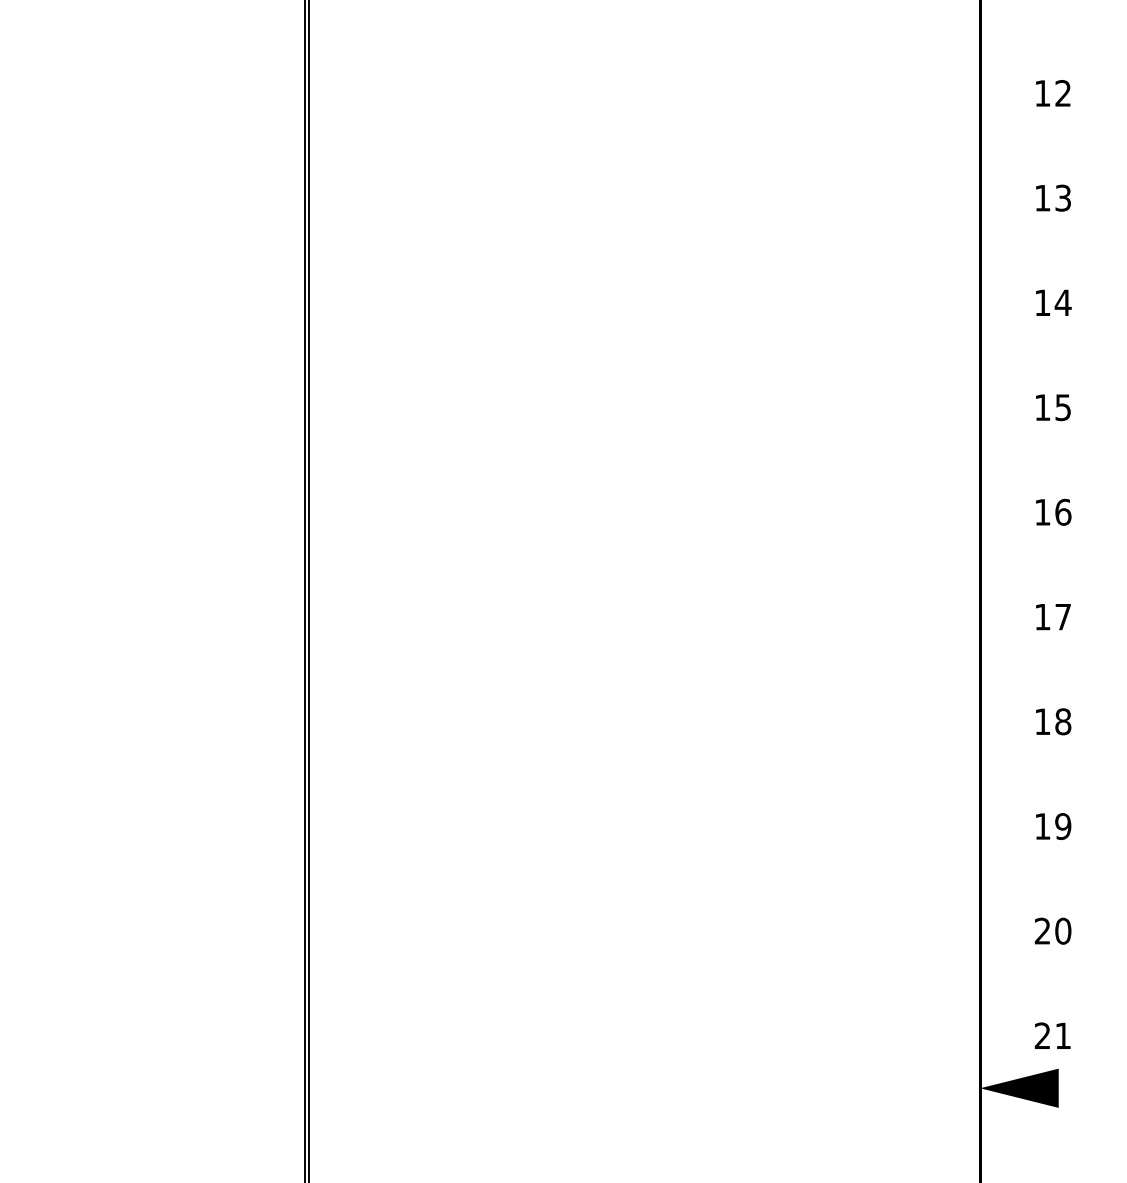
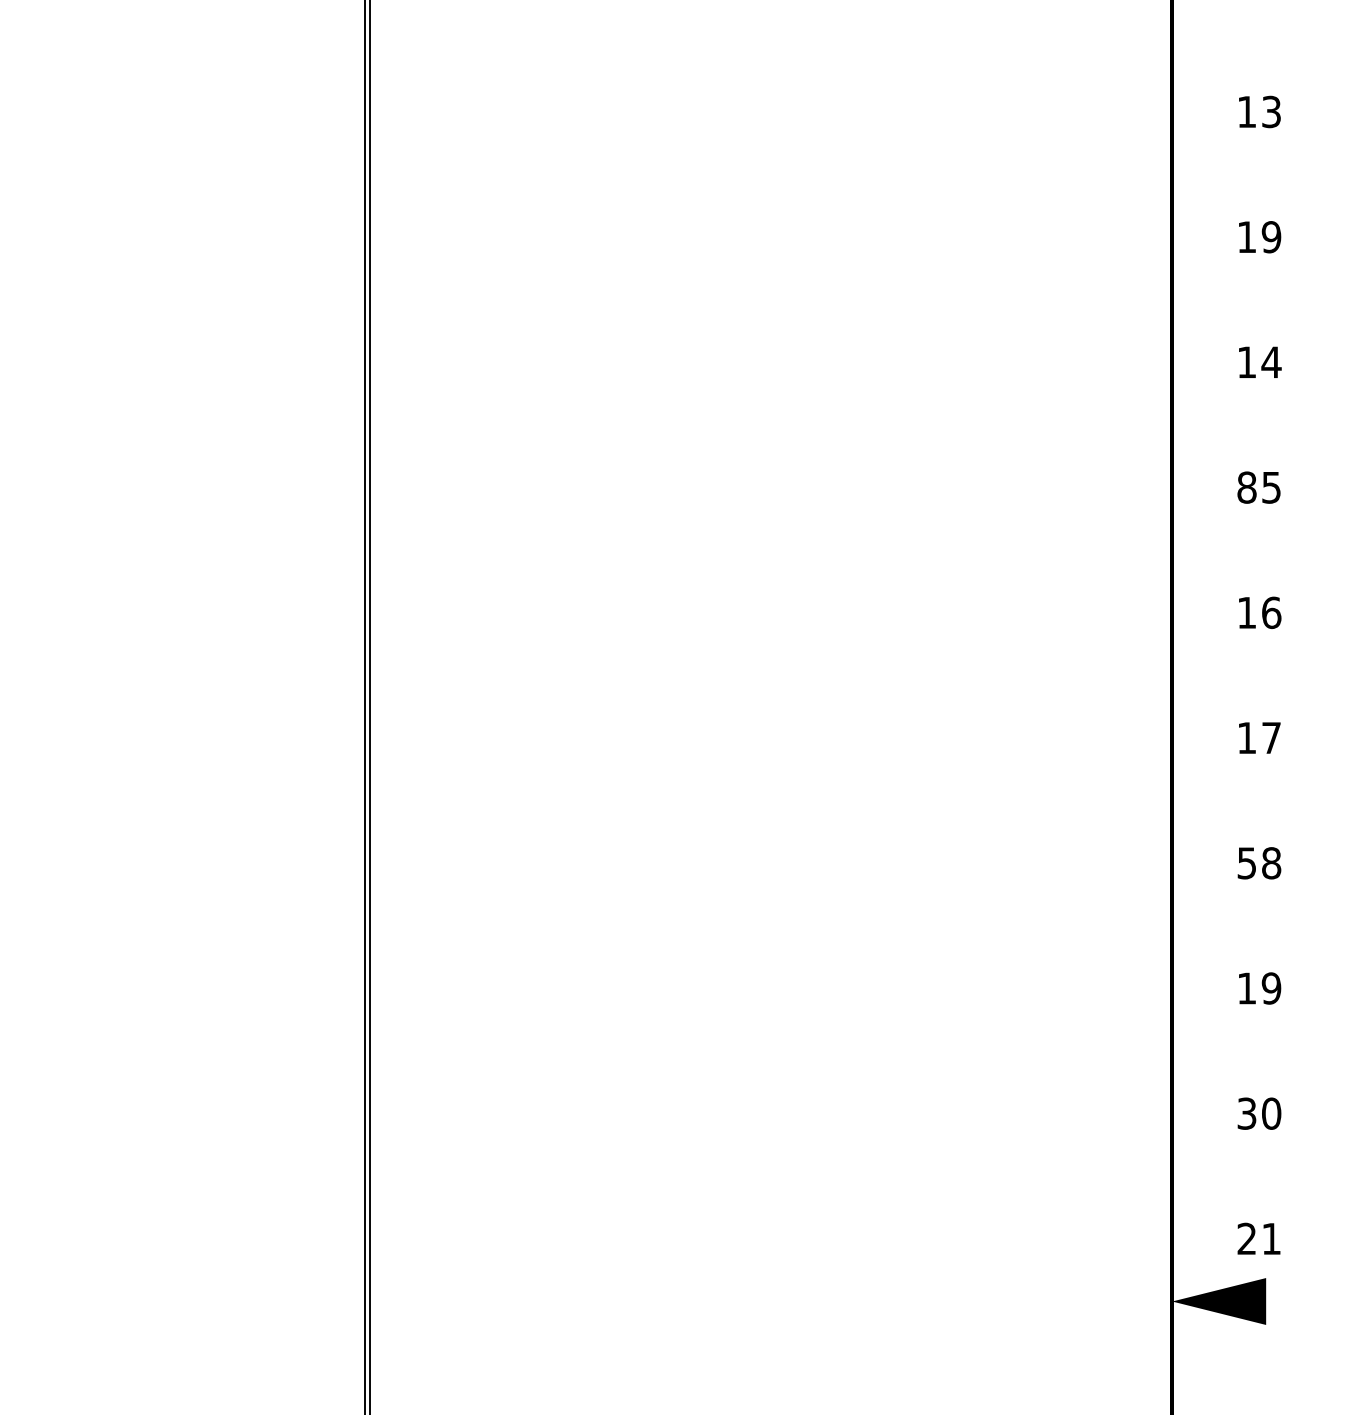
text: (1062, 93) -> (1270, 112), 12 -> 13
text: (1063, 197) -> (1271, 236), 13 -> 19
text: (1042, 407) -> (1246, 487), 15 -> 85
text: (1042, 721) -> (1246, 862), 18 -> 58
text: (1042, 931) -> (1246, 1114), 20 -> 30

